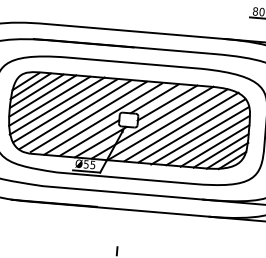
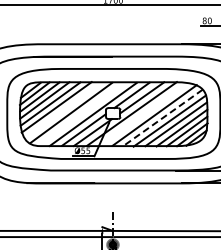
line: (64, 110) -> (62, 110), removed
line: (88, 116) -> (81, 113), removed
line: (167, 124) -> (143, 114), removed
line: (191, 131) -> (162, 118), solid -> dashed

